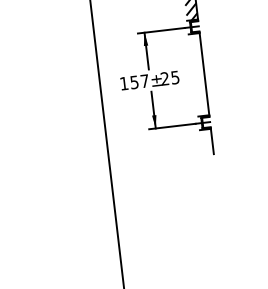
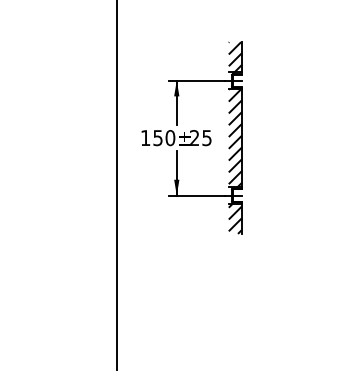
hatch: (198, 74) -> (234, 137), added
text: (144, 81) -> (170, 138), 157 -> 150
hatch: (206, 141) -> (234, 218), added

